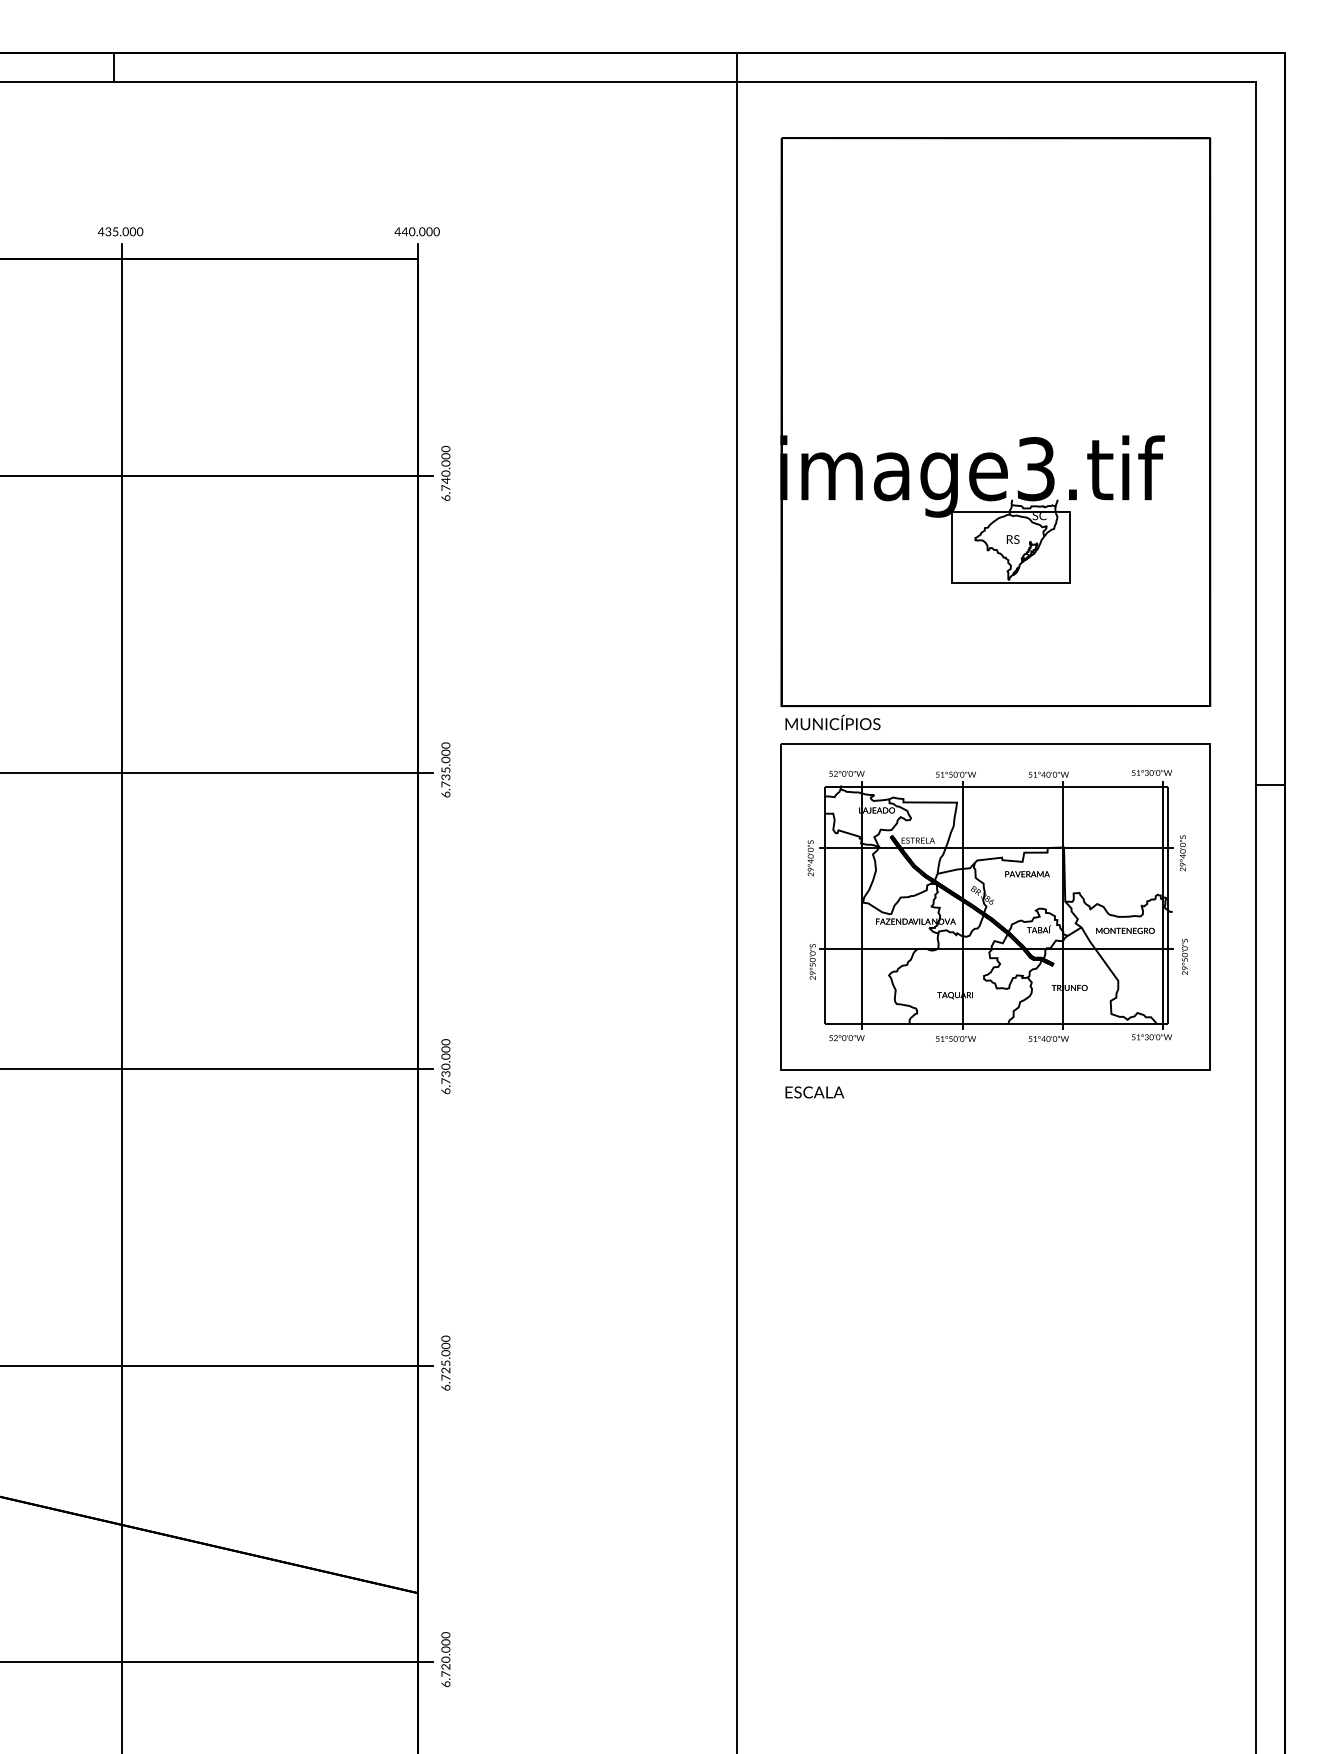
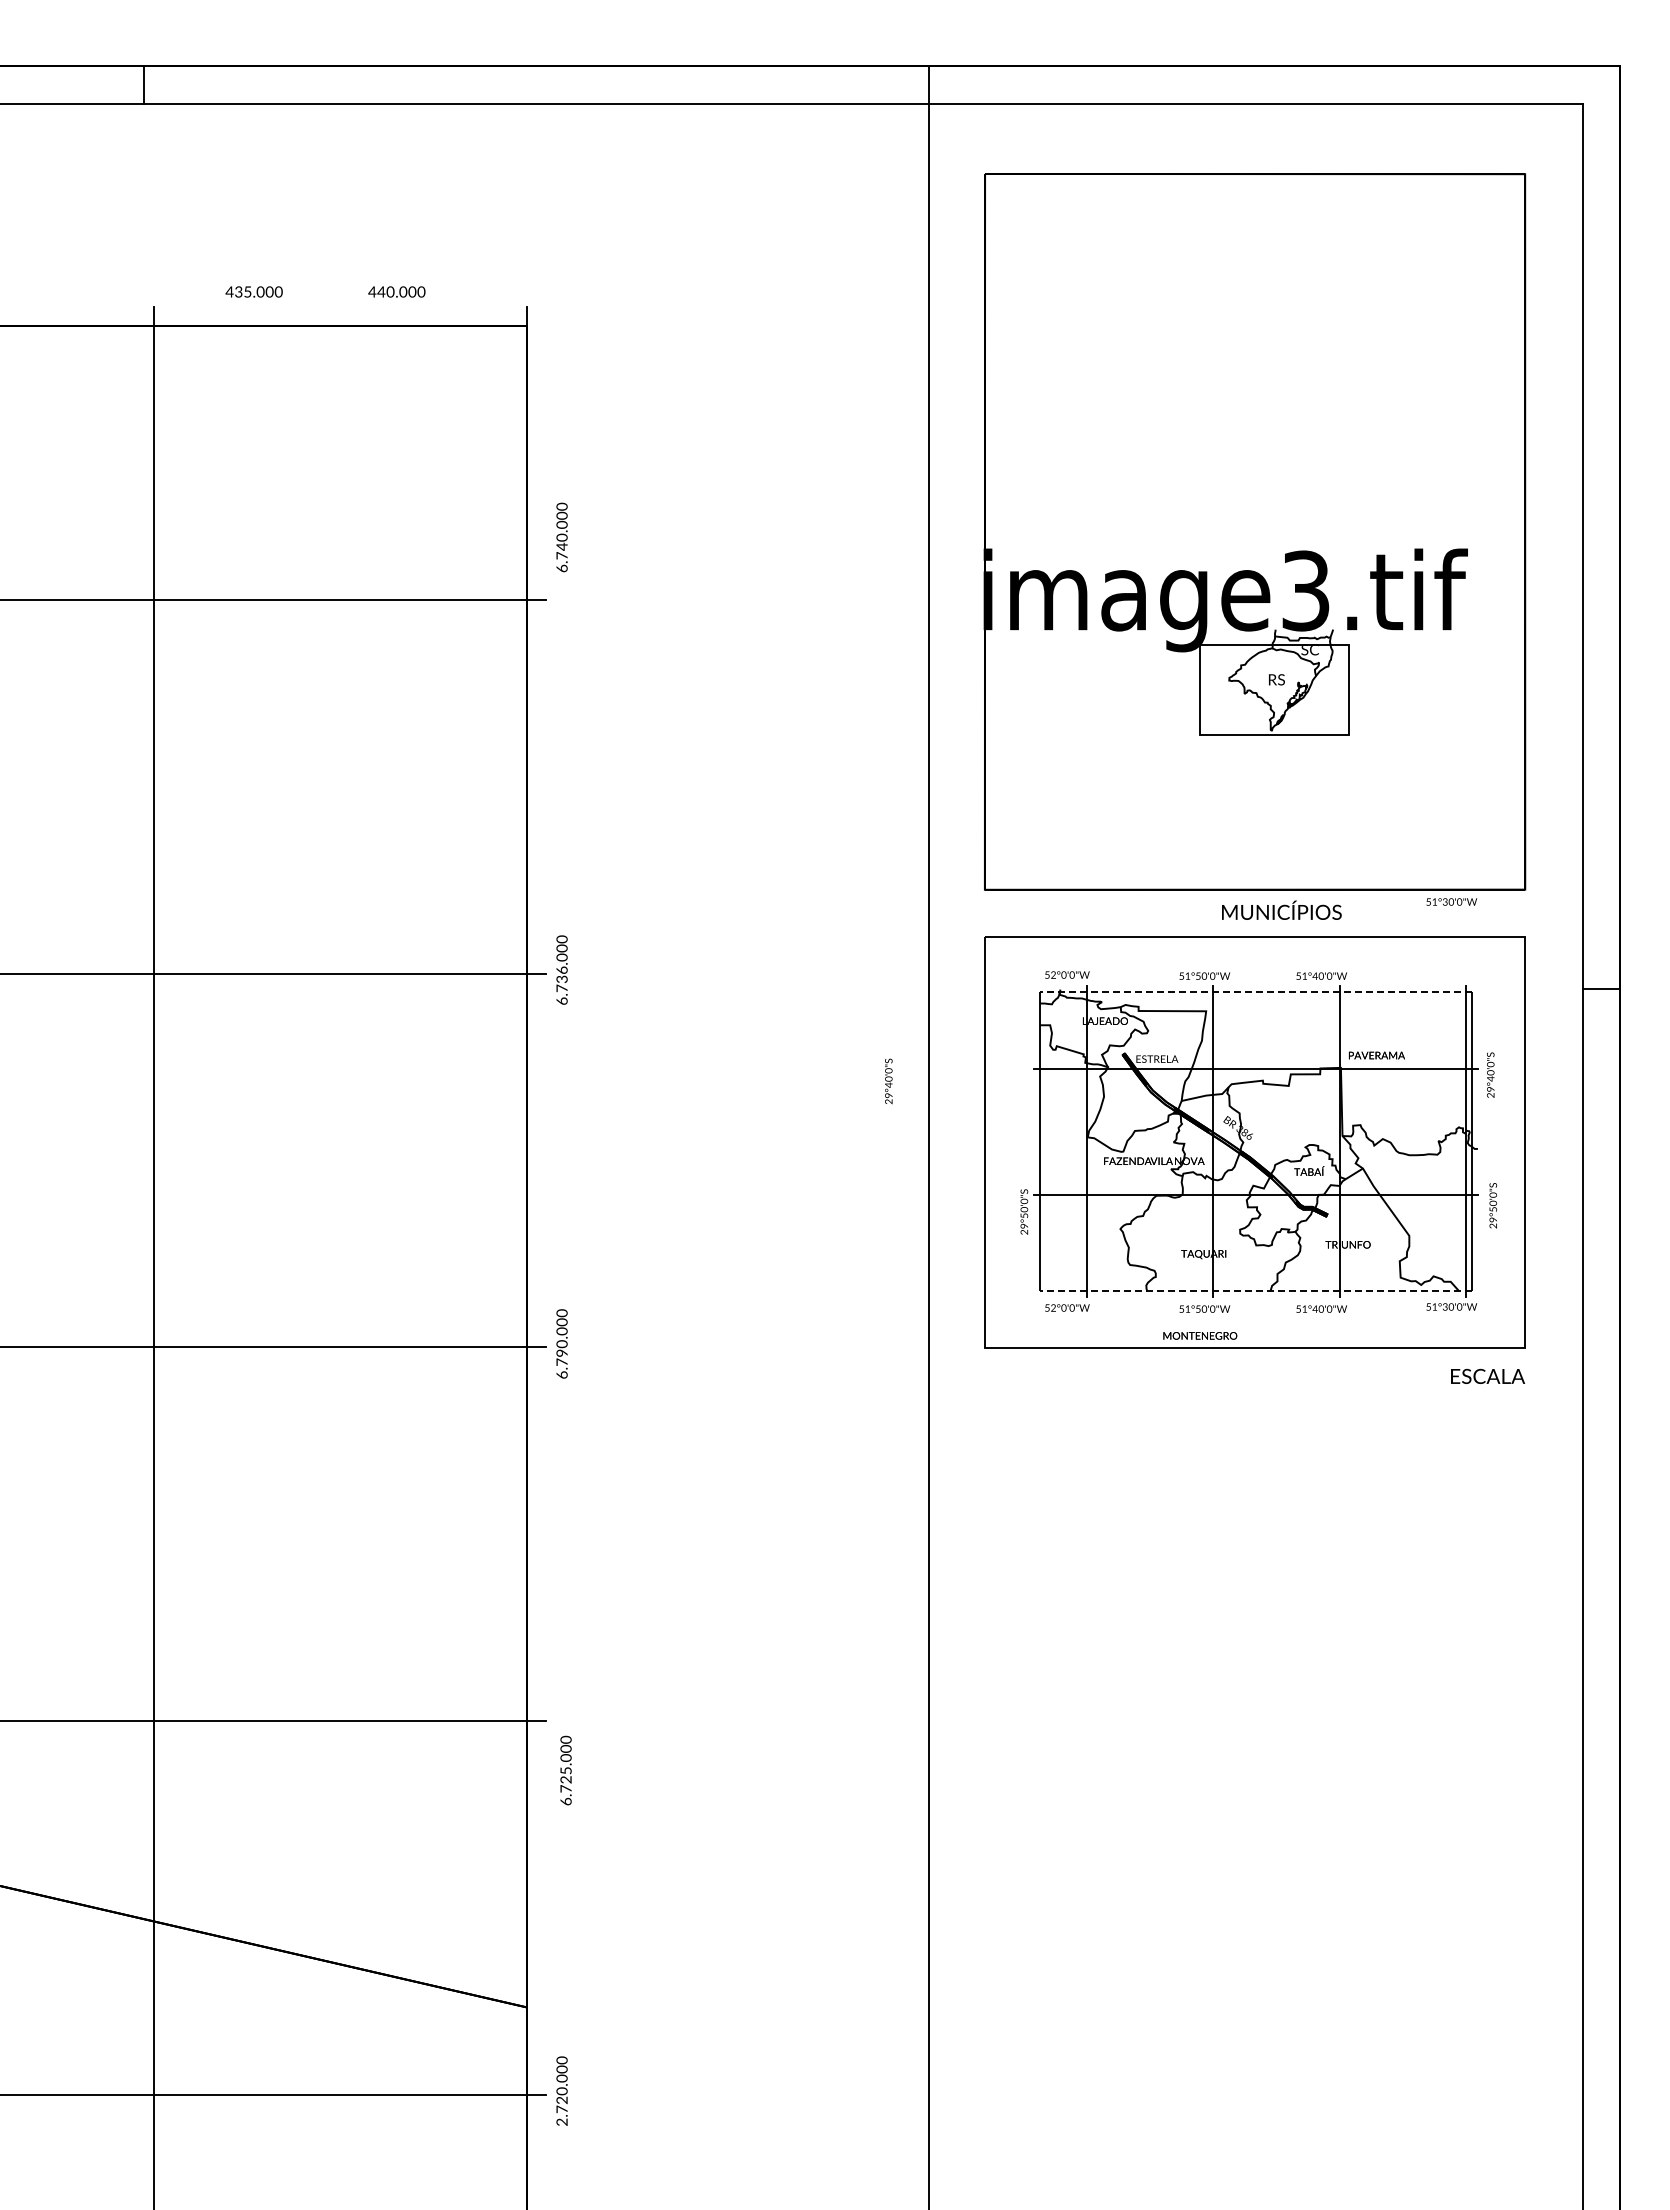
text: (120, 231) -> (253, 291), moved
text: (416, 231) -> (396, 291), moved
text: (445, 473) -> (561, 537), moved
text: (832, 721) -> (1281, 909), moved
text: (445, 769) -> (561, 969), 6.735.000 -> 6.736.000
text: (1151, 772) -> (1451, 901), moved
line: (996, 786) -> (1255, 991), solid -> dashed
text: (810, 858) -> (888, 1081), moved
text: (1027, 874) -> (1376, 1055), moved
text: (1125, 930) -> (1200, 1335), moved
line: (996, 1024) -> (1255, 1290), solid -> dashed
text: (446, 1073) -> (562, 1352), 6.730.000 -> 6.790.000
text: (814, 1091) -> (1487, 1375), moved
text: (445, 1363) -> (565, 1770), moved
text: (445, 1683) -> (561, 2121), 6.720.000 -> 2.720.000

